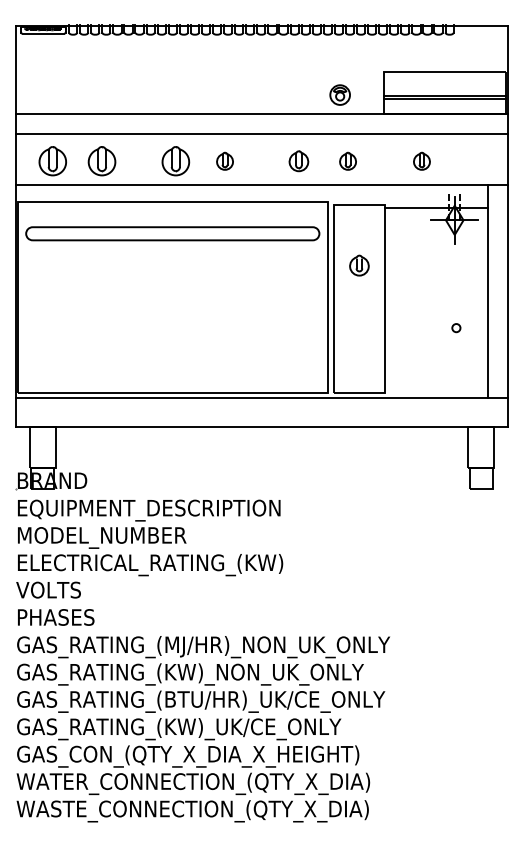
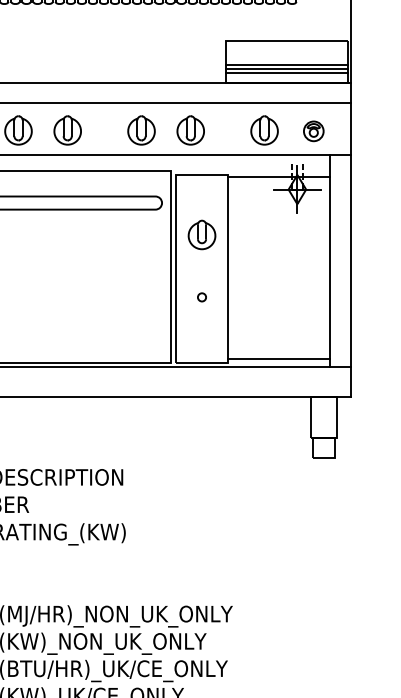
part: (339, 94) -> (313, 130), moved
line: (444, 104) -> (287, 73), added
part: (224, 161) -> (67, 130), size x1.67
part: (298, 161) -> (141, 130), size x1.43
part: (347, 161) -> (190, 130), size x1.67
part: (421, 161) -> (264, 130), size x1.67
part: (359, 265) -> (202, 234), size x1.43
circle: (456, 328) -> (202, 297), moved
line: (436, 389) -> (279, 358), added

